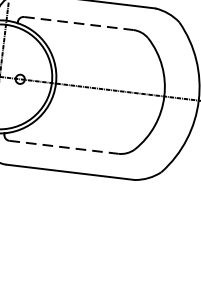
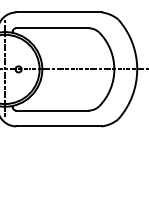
line: (80, 23) -> (53, 28), dashed -> solid
line: (65, 147) -> (53, 110), dashed -> solid

